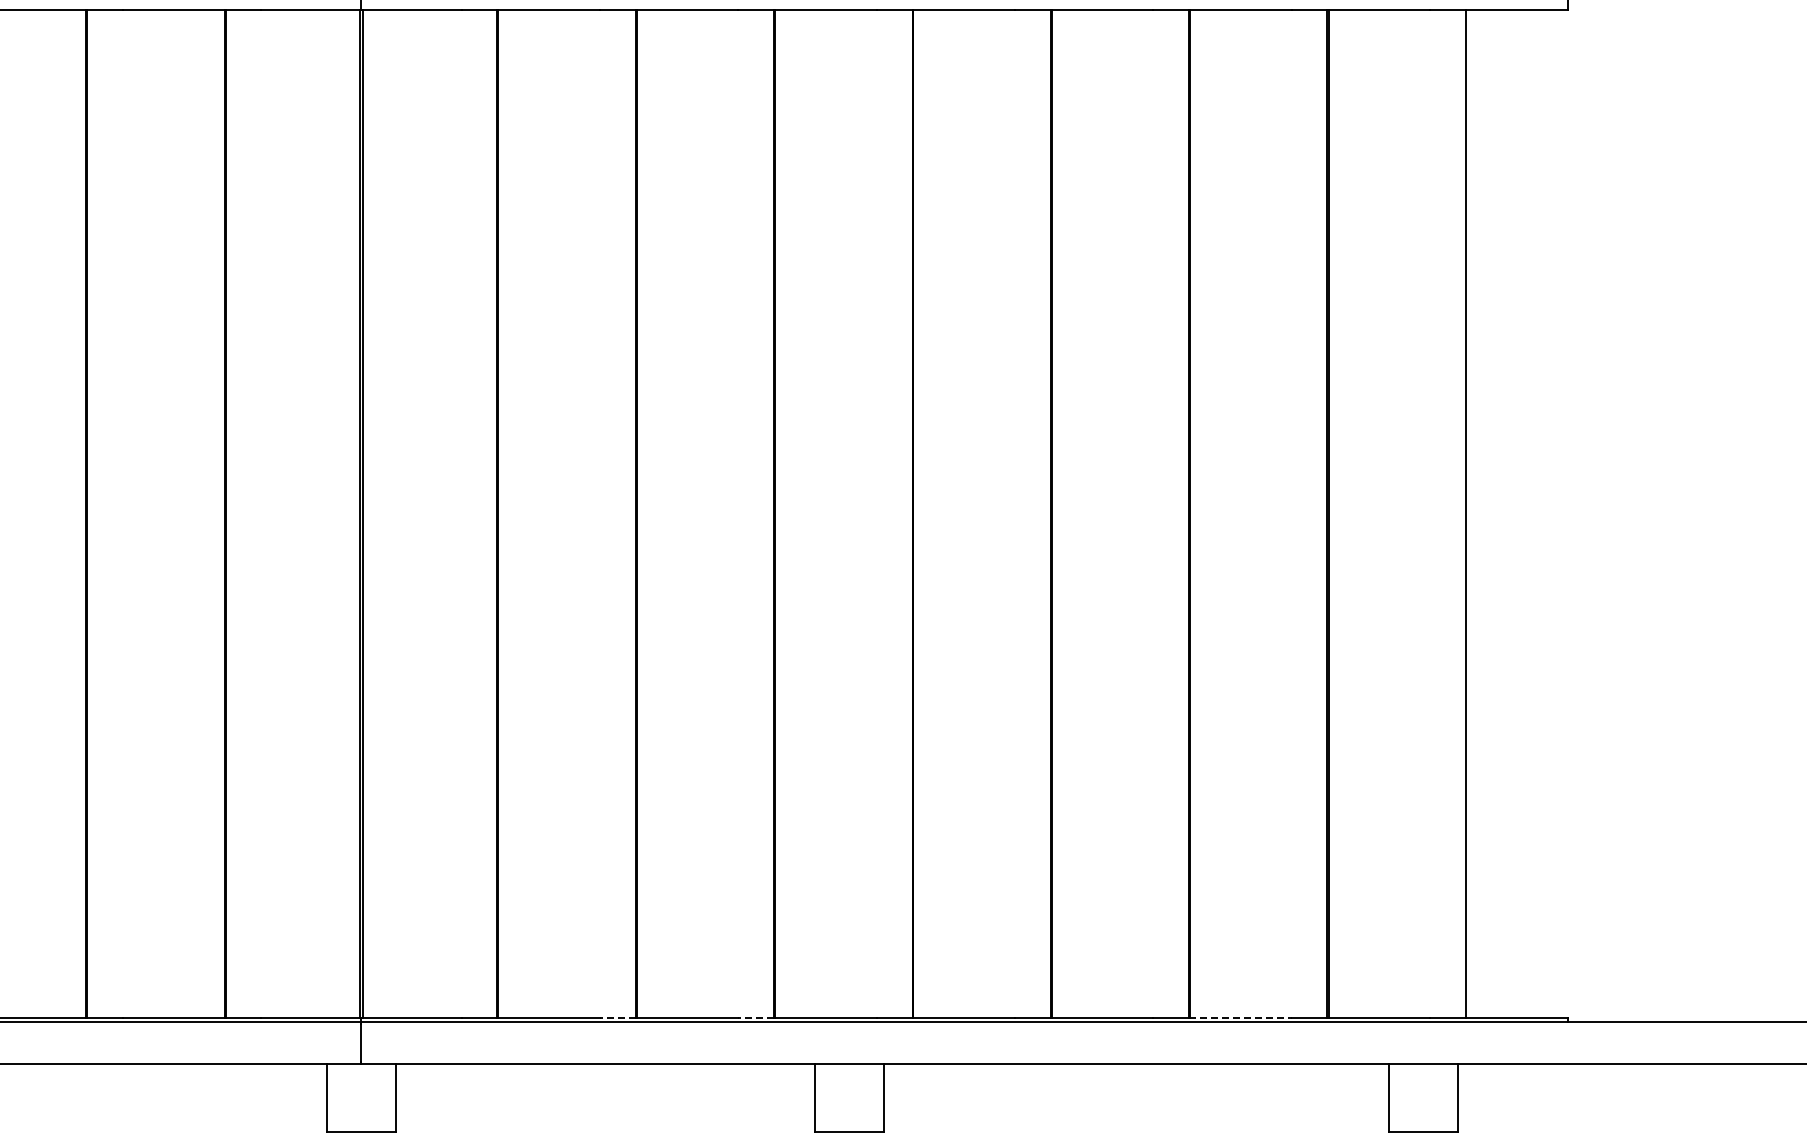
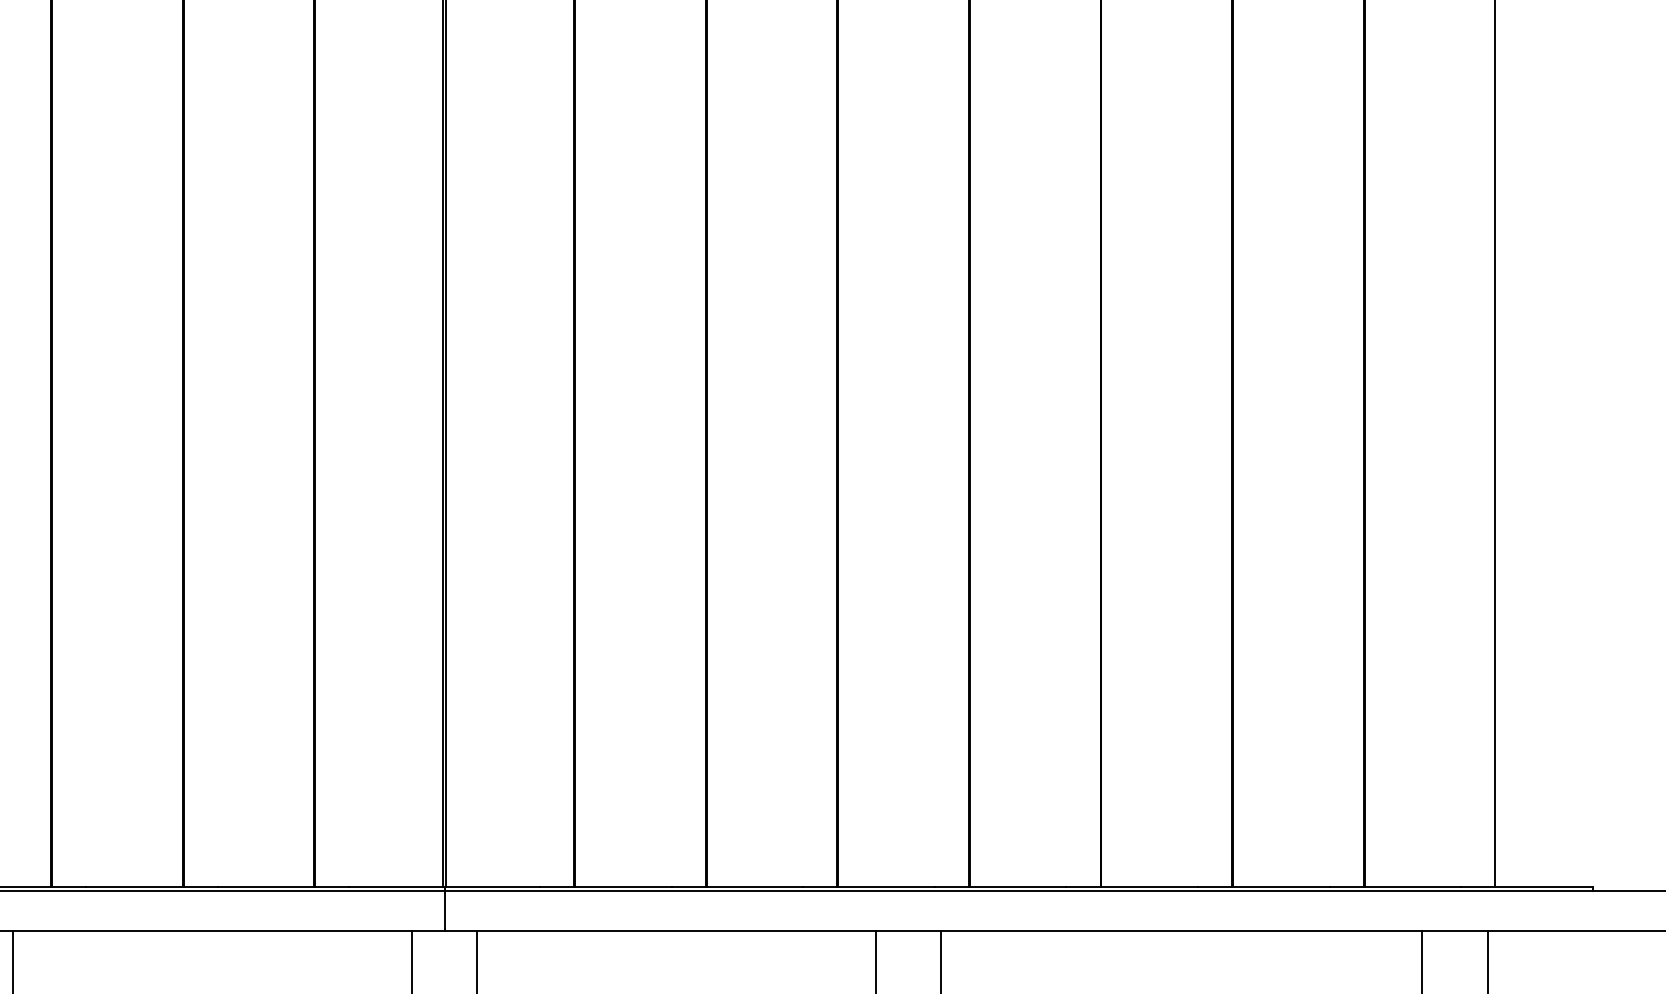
line: (617, 1017) -> (688, 886), dashed -> solid
line: (756, 1017) -> (820, 886), dashed -> solid
line: (1240, 1017) -> (1280, 886), dashed -> solid

